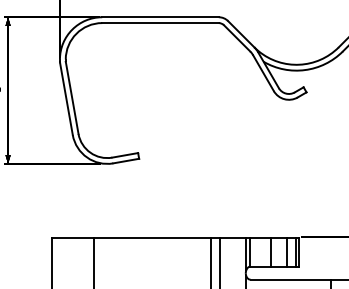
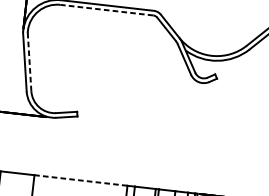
line: (160, 23) -> (106, 10), solid -> dashed
line: (72, 98) -> (29, 62), solid -> dashed
line: (152, 237) -> (80, 180), solid -> dashed

